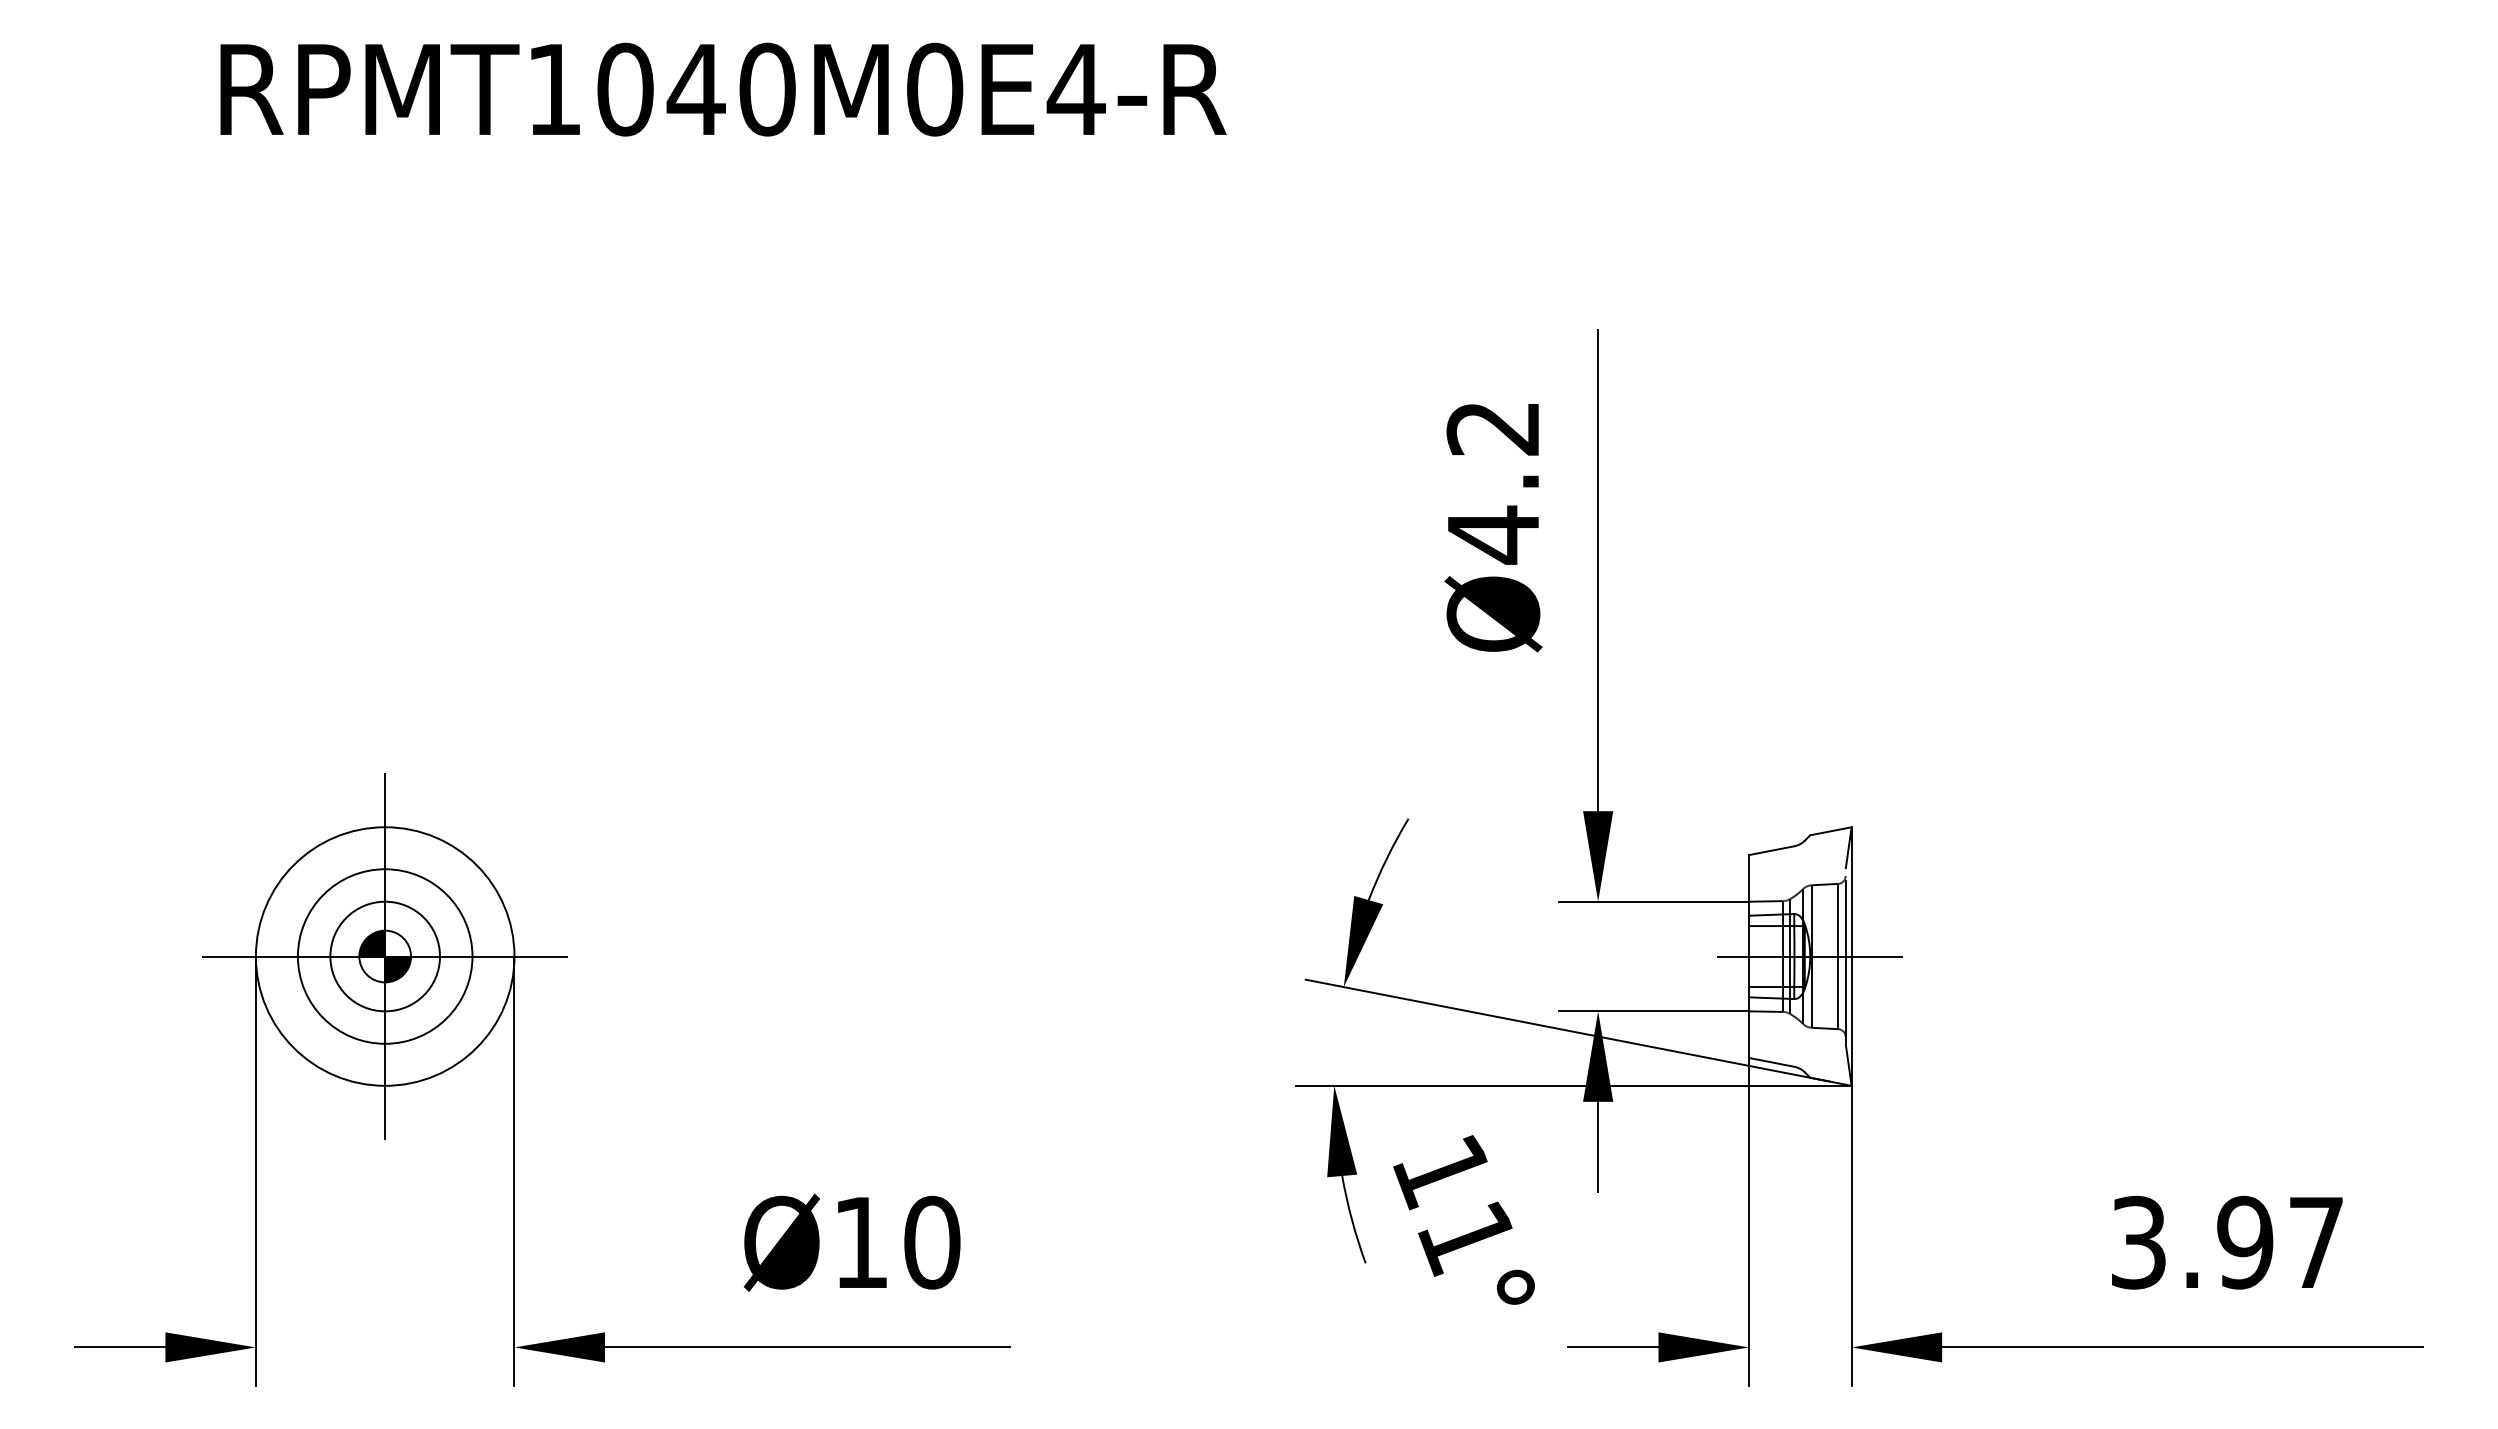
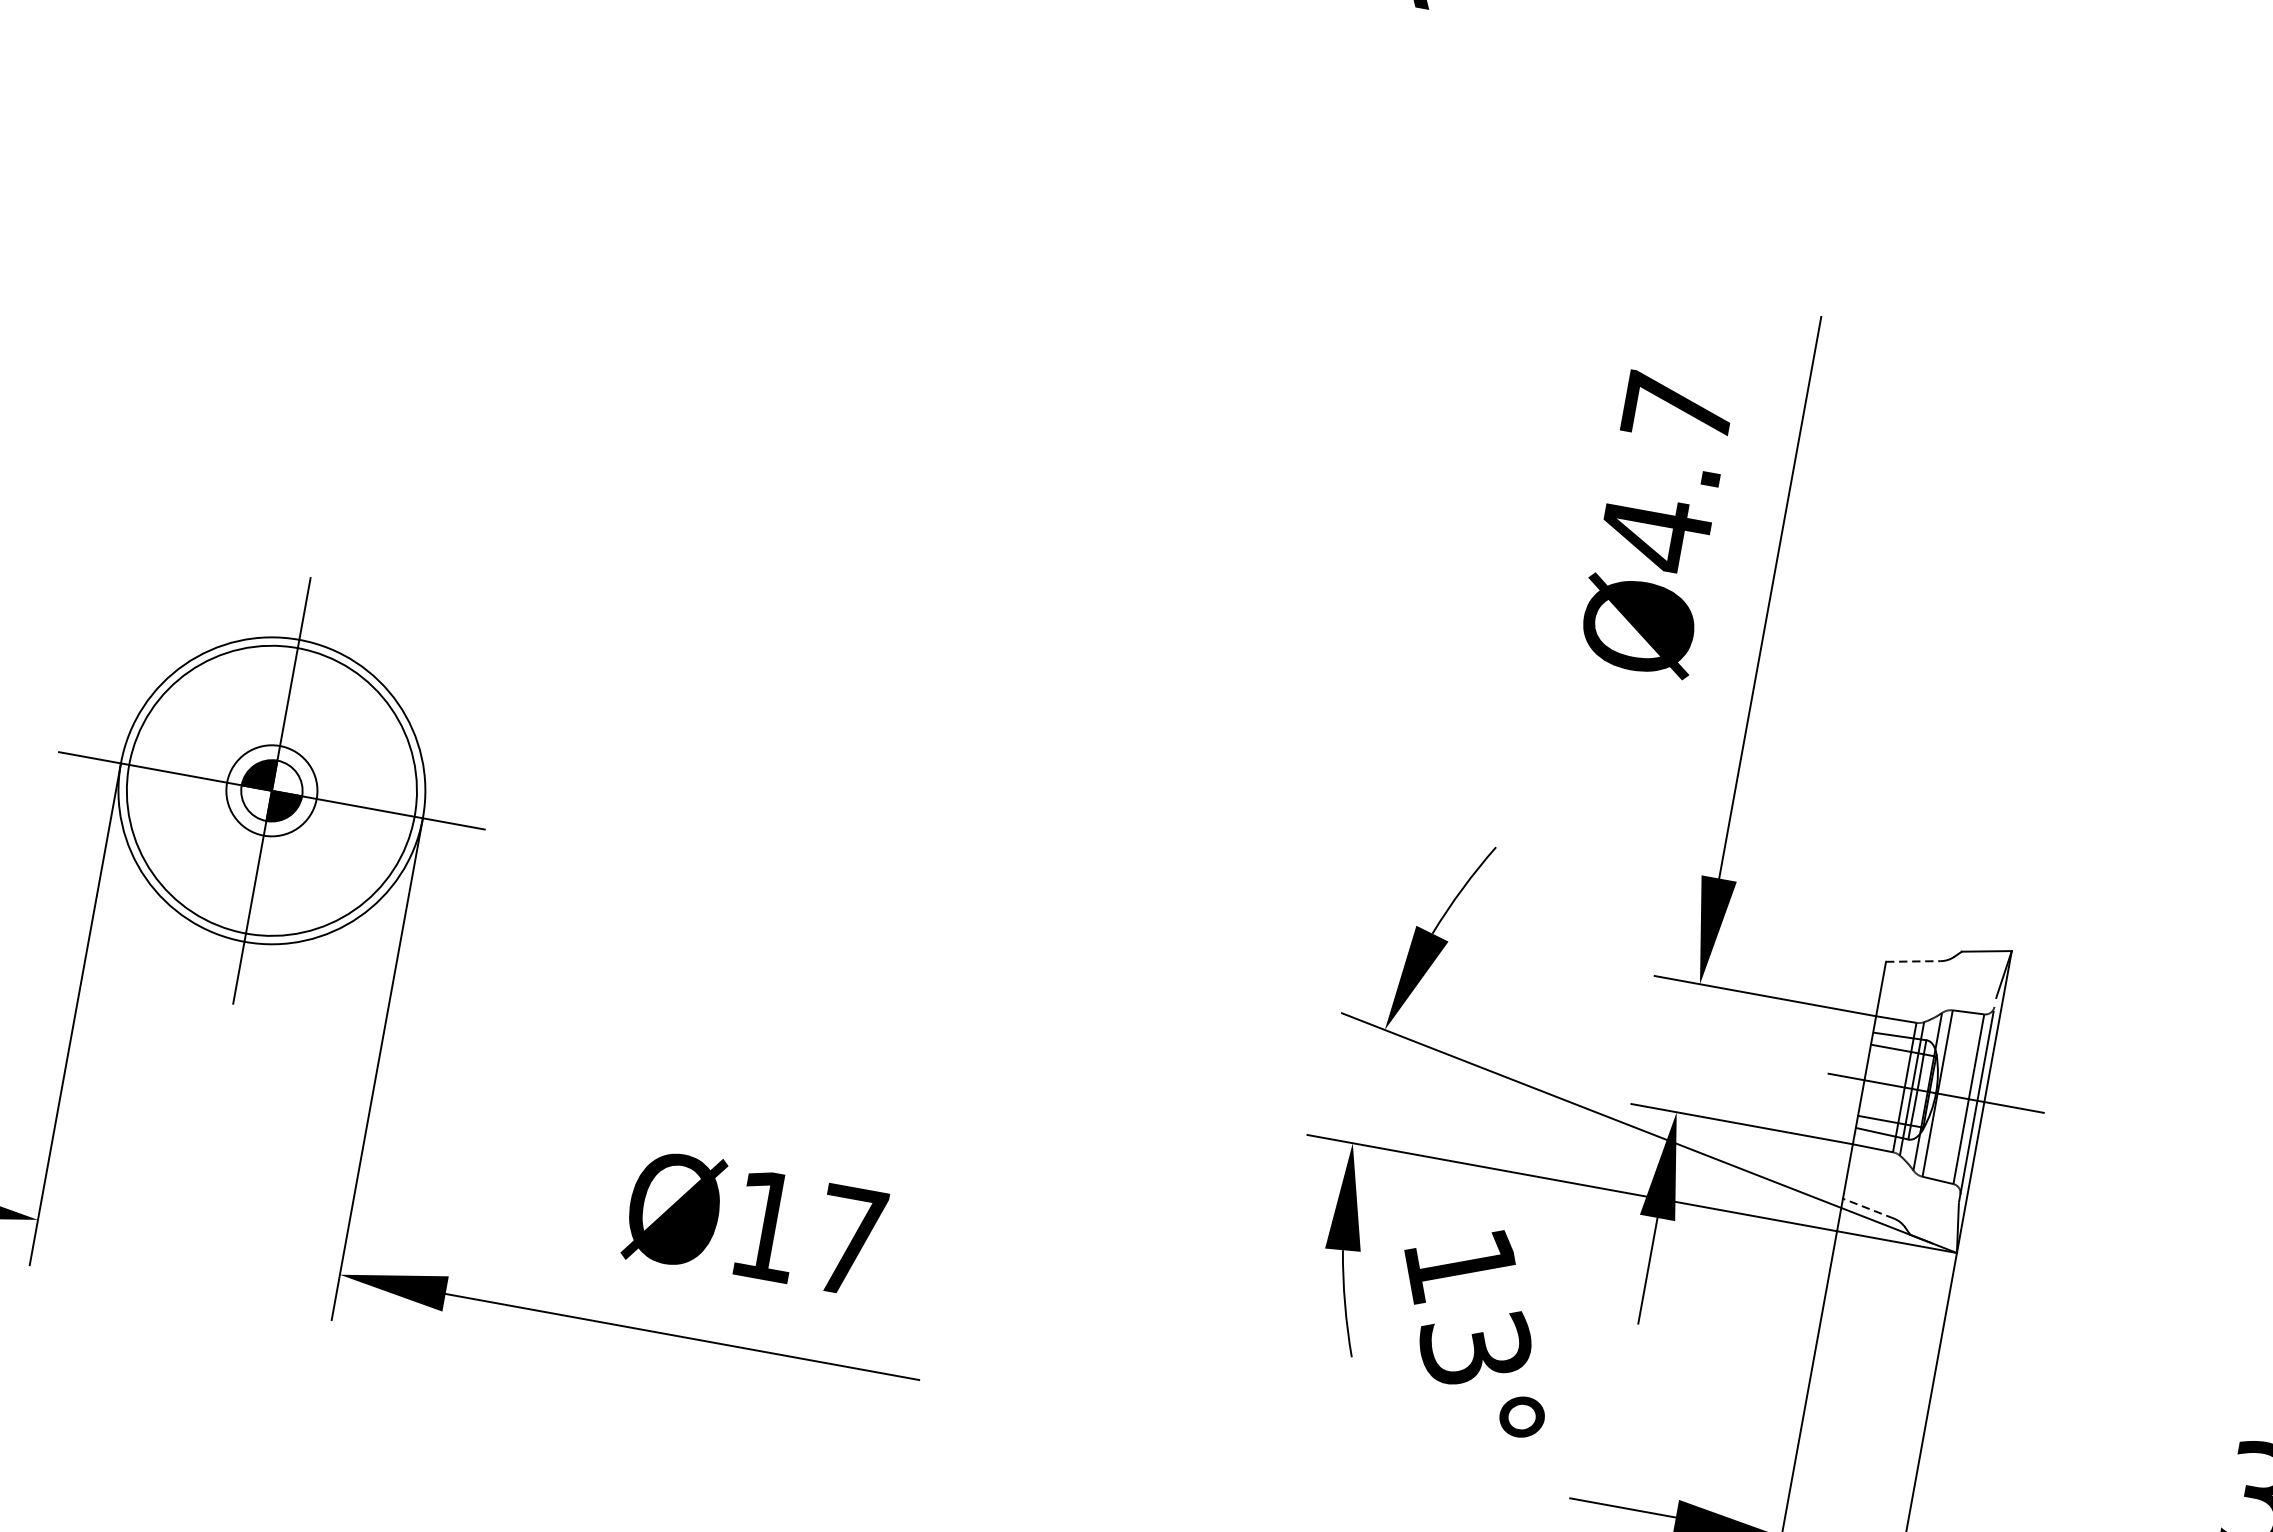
text: (1492, 428) -> (1677, 409), Ø4.2 -> Ø4.7
line: (1772, 850) -> (1914, 961), solid -> dashed
circle: (384, 956) -> (271, 790), size x1.4
circle: (385, 956) -> (272, 790), size x0.7
line: (1771, 1062) -> (1868, 1208), solid -> dashed
text: (1465, 1237) -> (1473, 1348), 11° -> 13°
text: (932, 1242) -> (850, 1240), Ø10 -> Ø17

